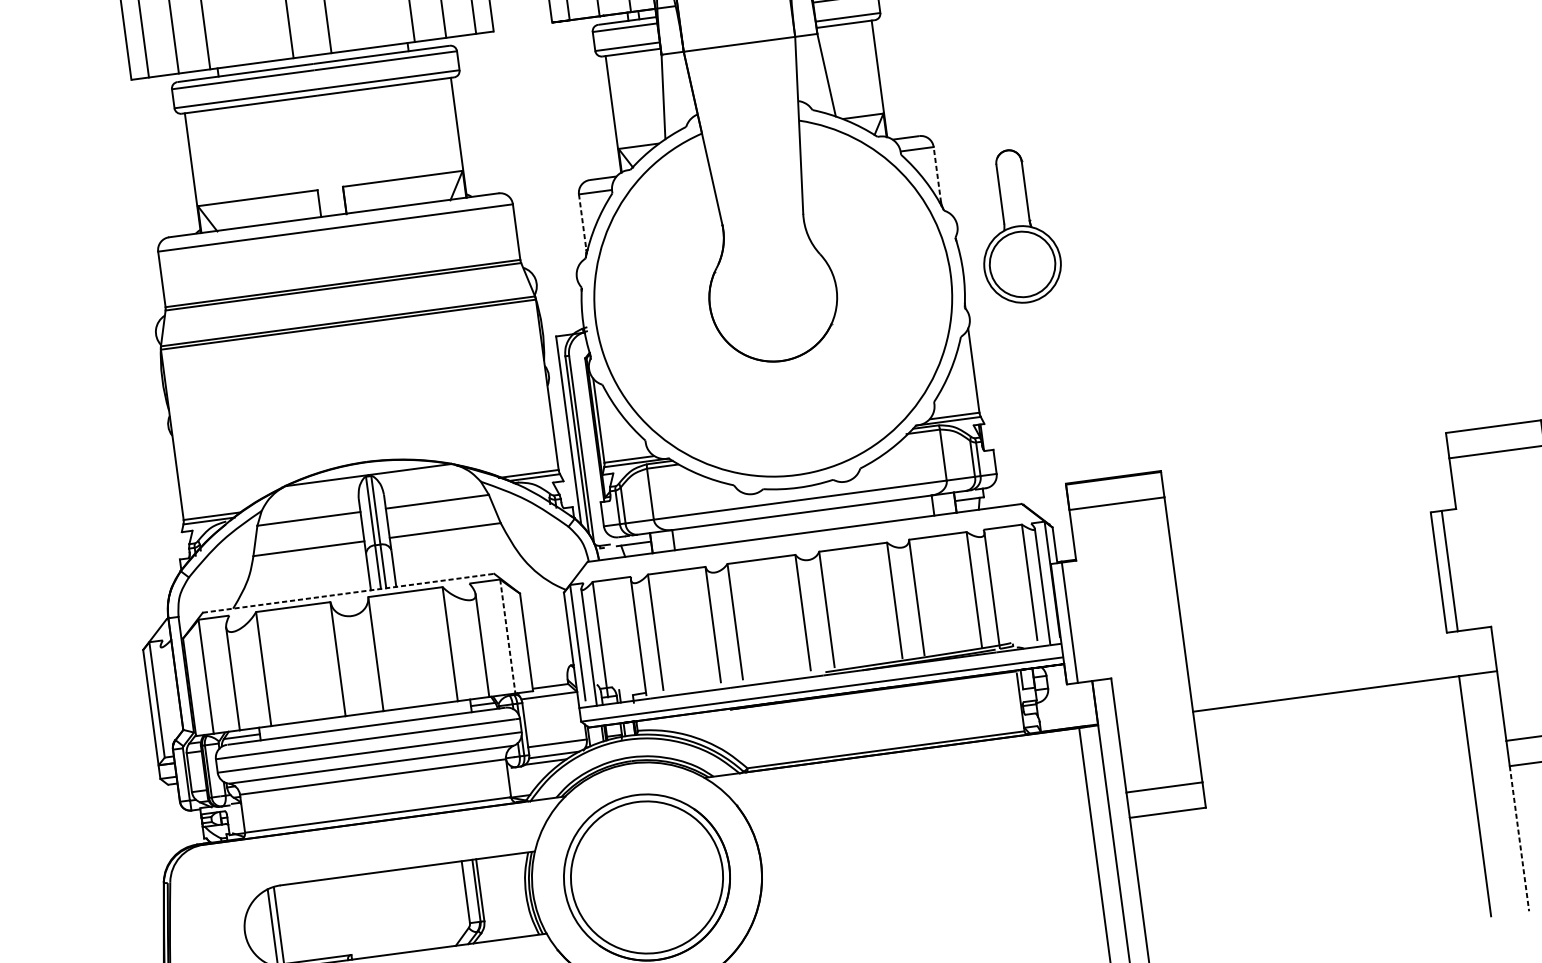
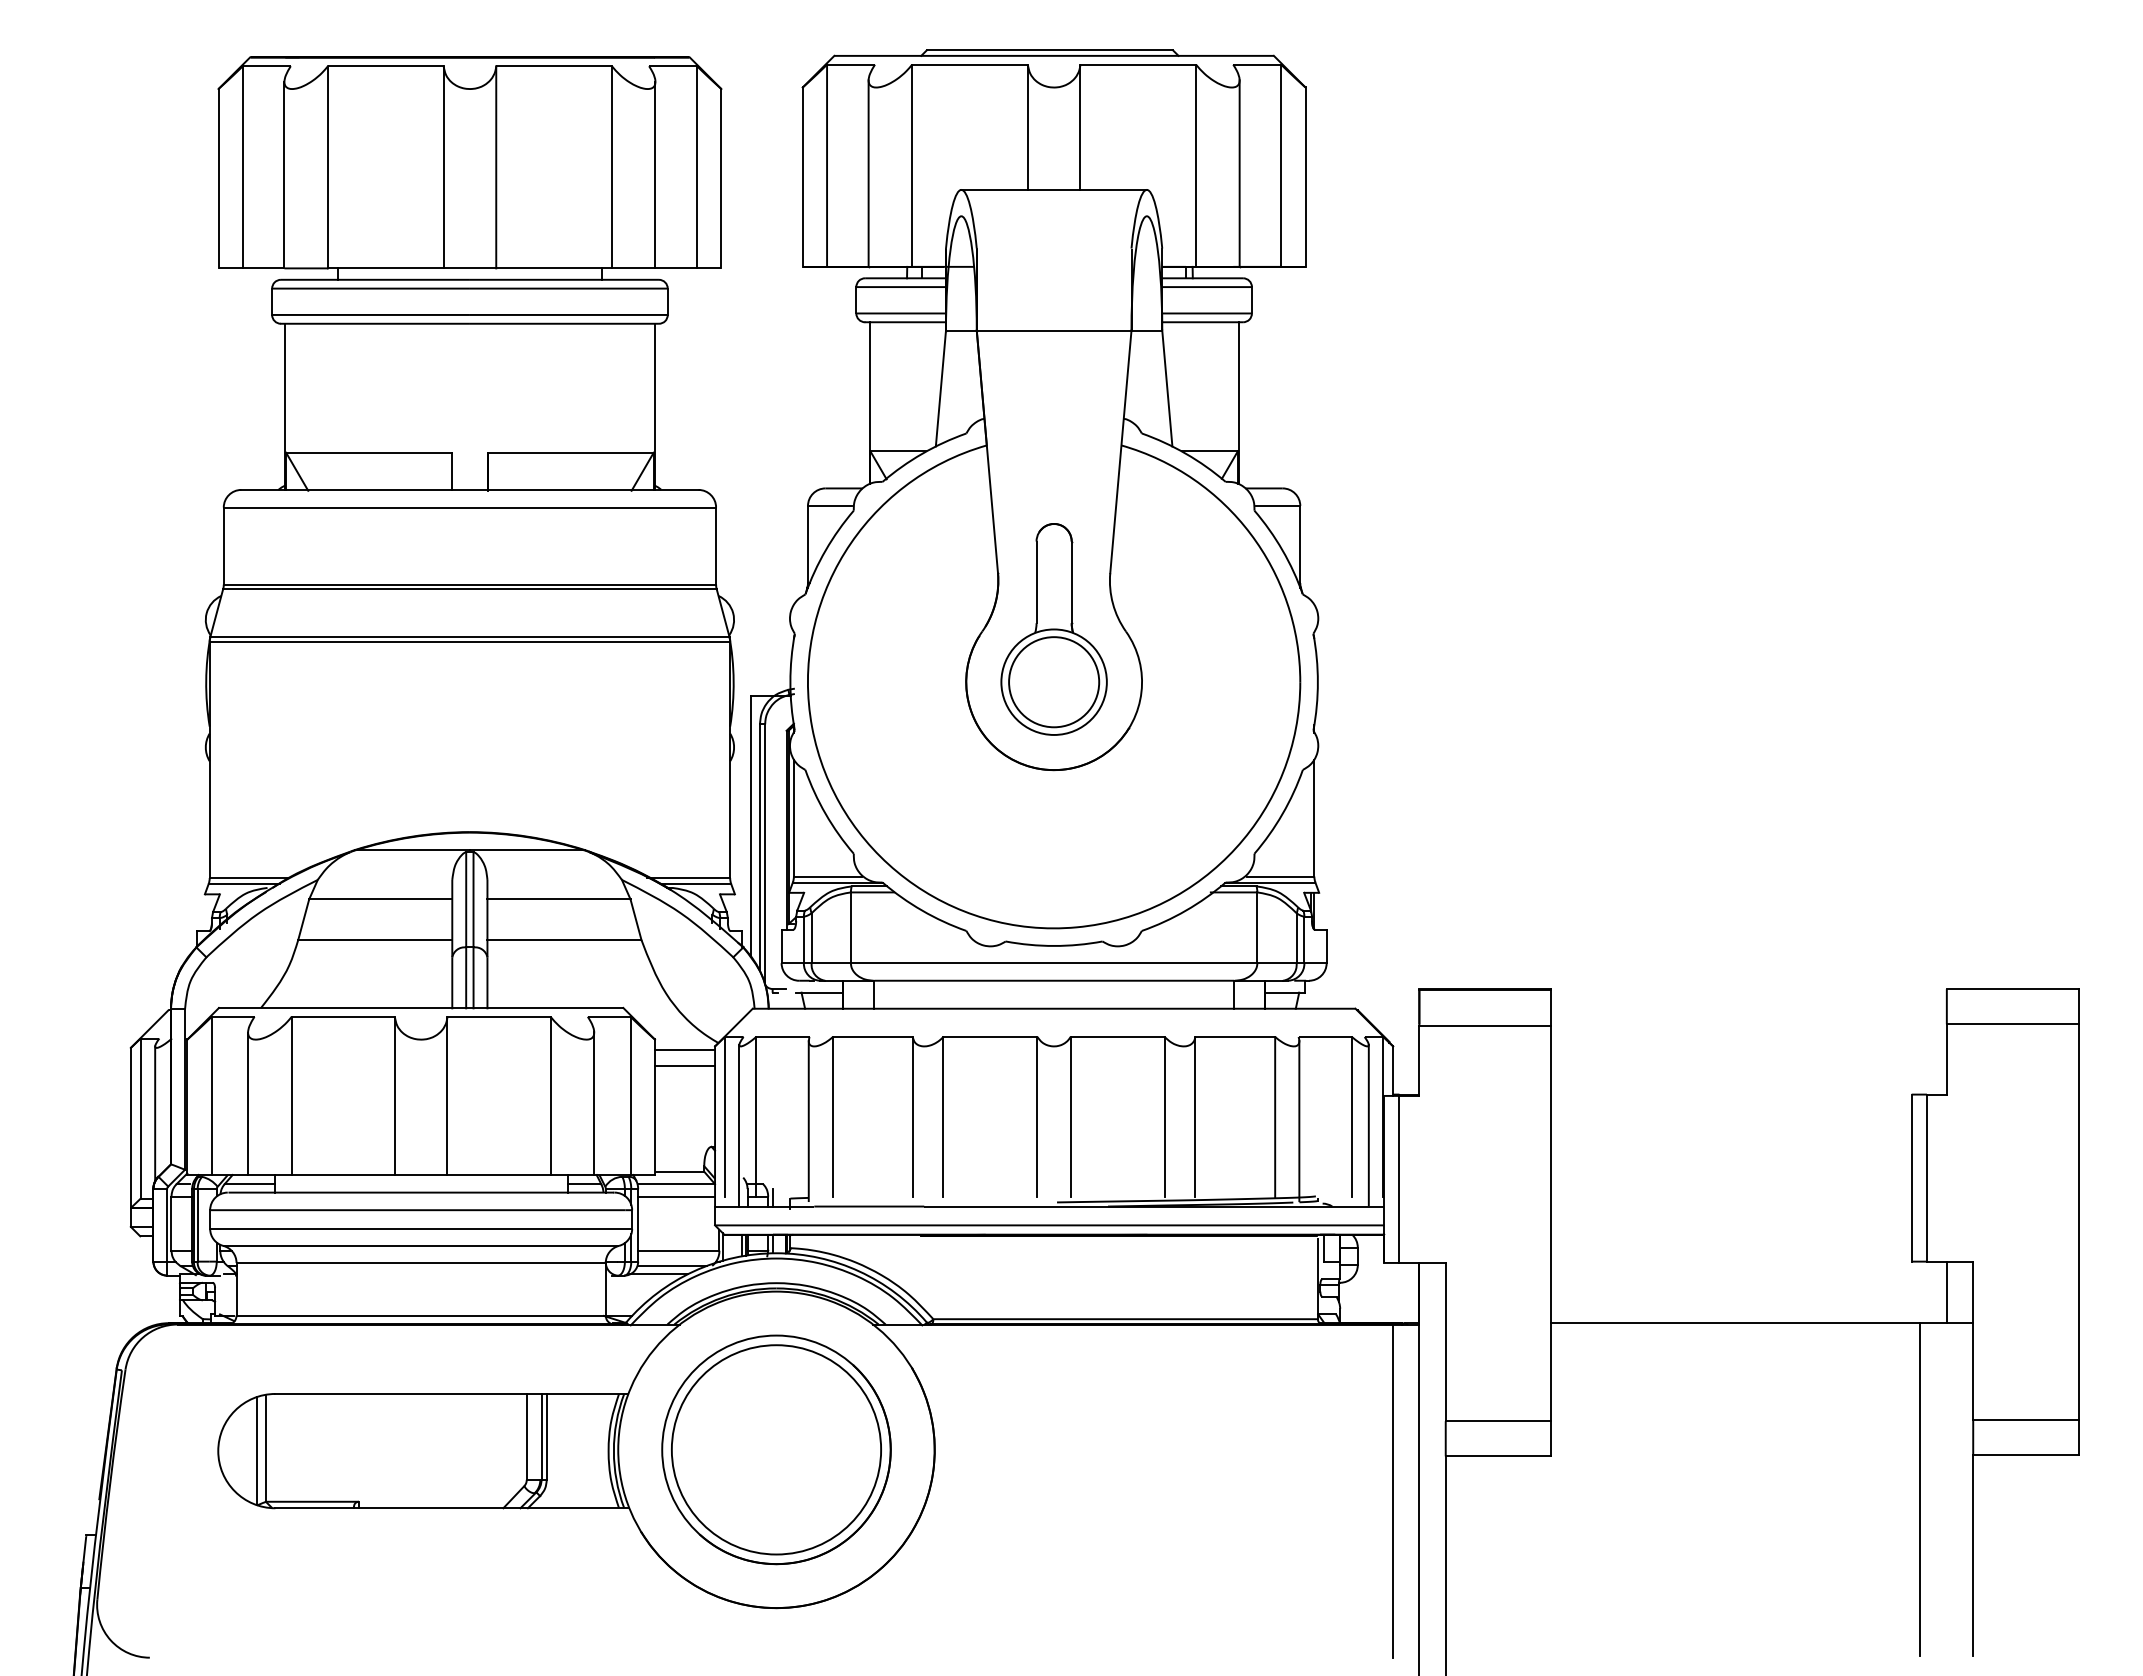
line: (937, 174) -> (1300, 544), dashed -> solid
line: (582, 222) -> (807, 544), dashed -> solid
part: (1017, 226) -> (1053, 629), moved
line: (348, 592) -> (421, 1007), dashed -> solid
line: (543, 598) -> (685, 1050), added
line: (544, 610) -> (685, 1066), added
line: (507, 636) -> (630, 1096), dashed -> solid
line: (1474, 651) -> (1946, 1292), added
line: (167, 694) -> (155, 1113), added
line: (550, 704) -> (676, 1196), added
line: (1519, 838) -> (1973, 1555), dashed -> solid

